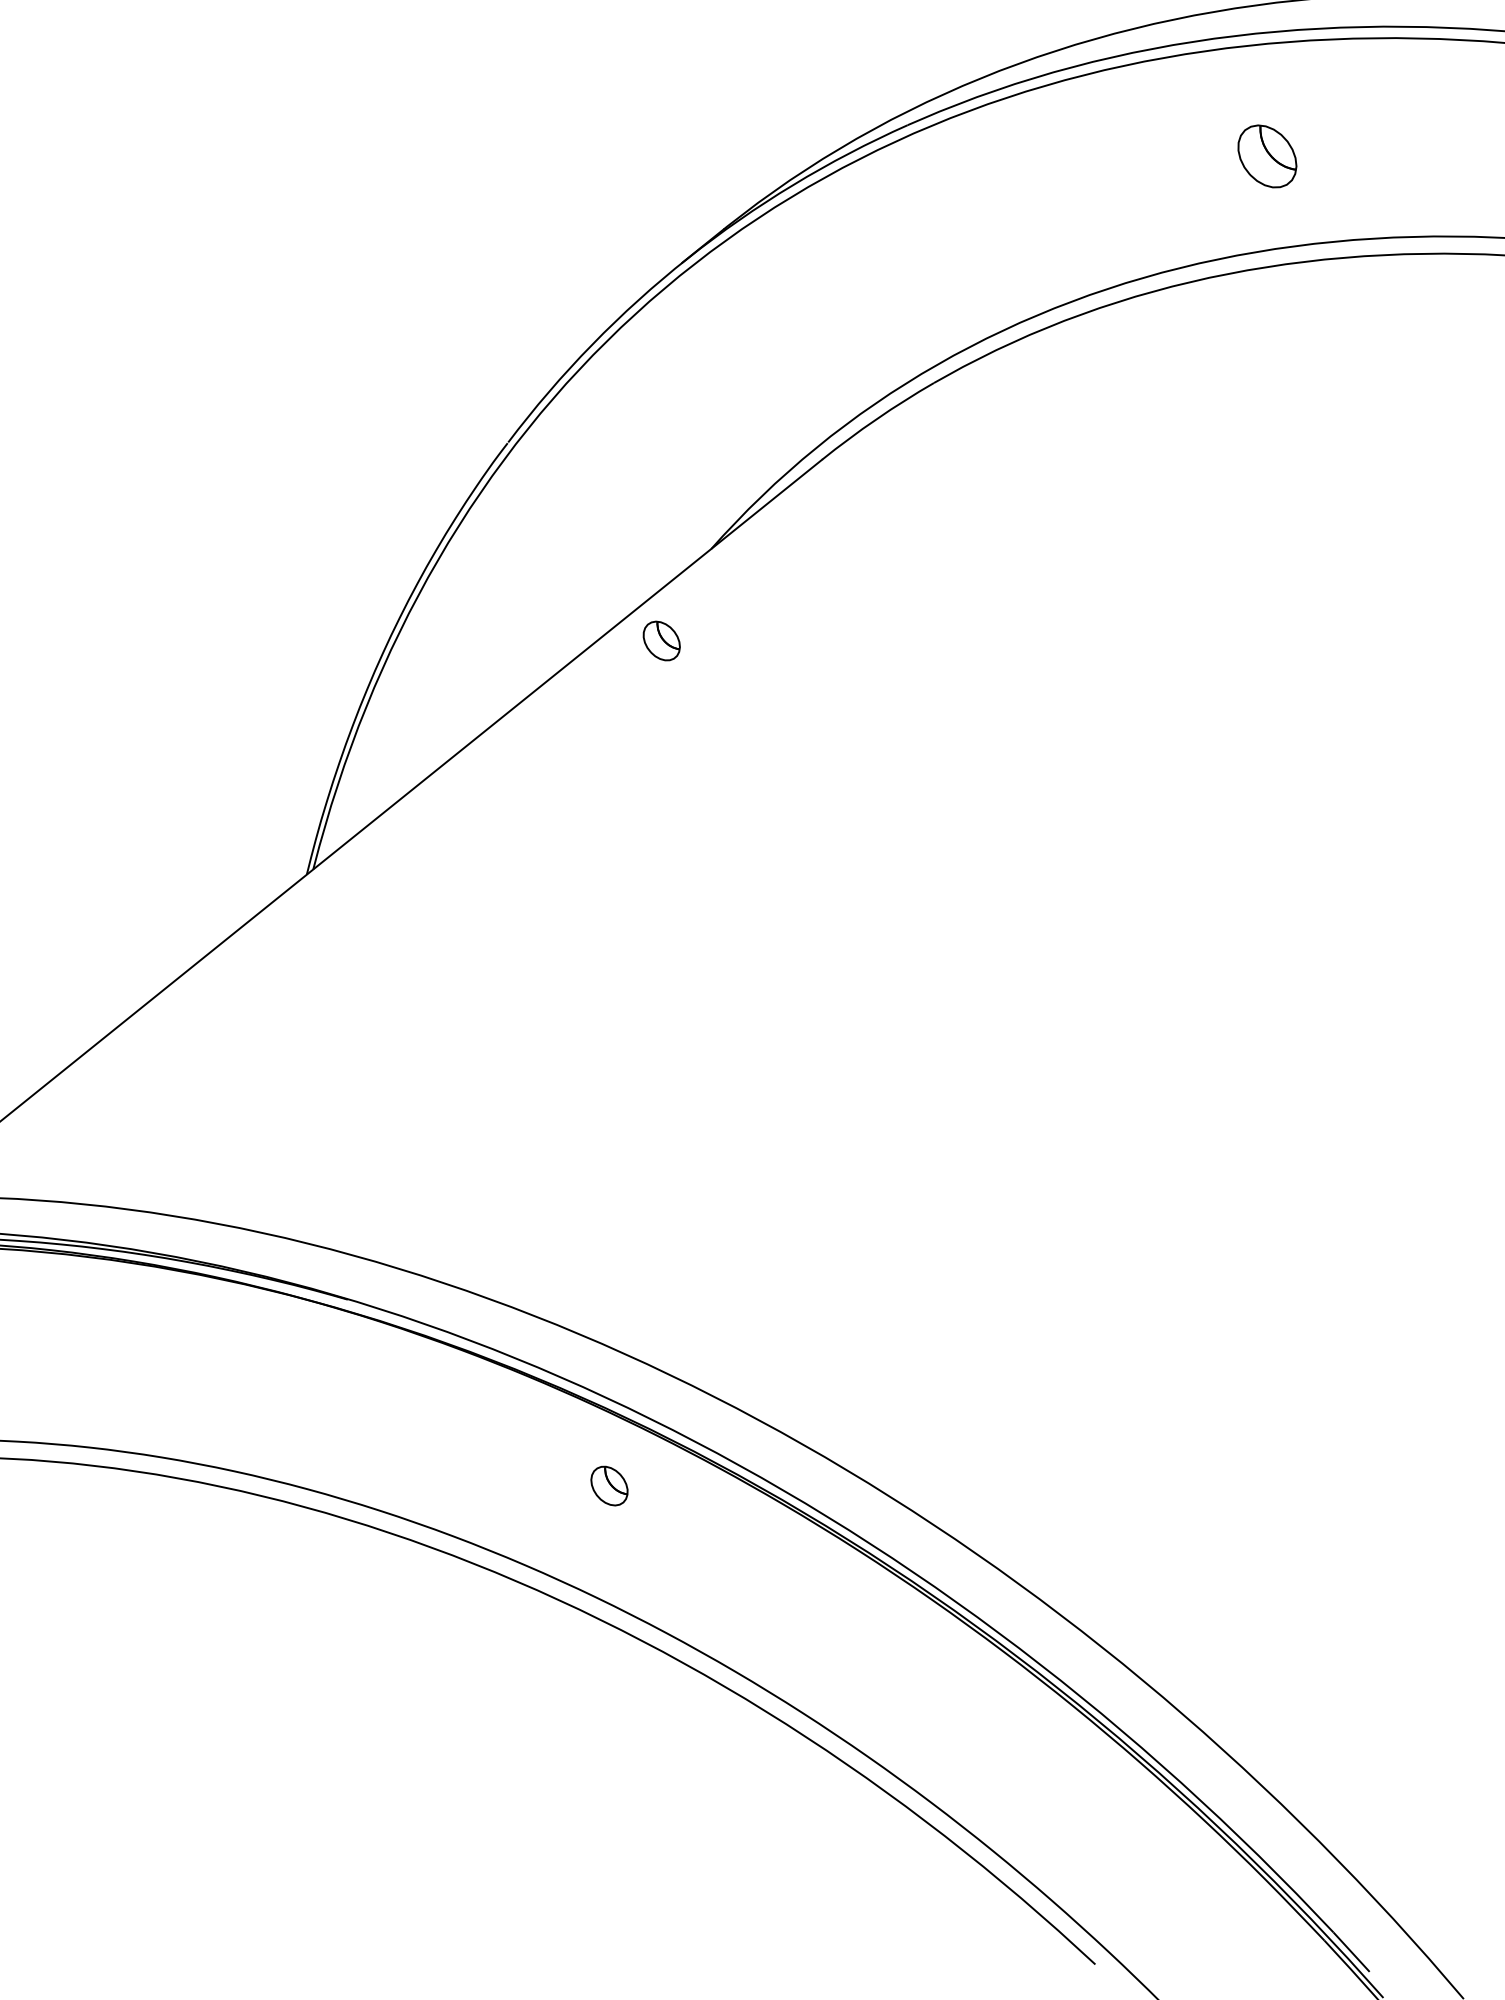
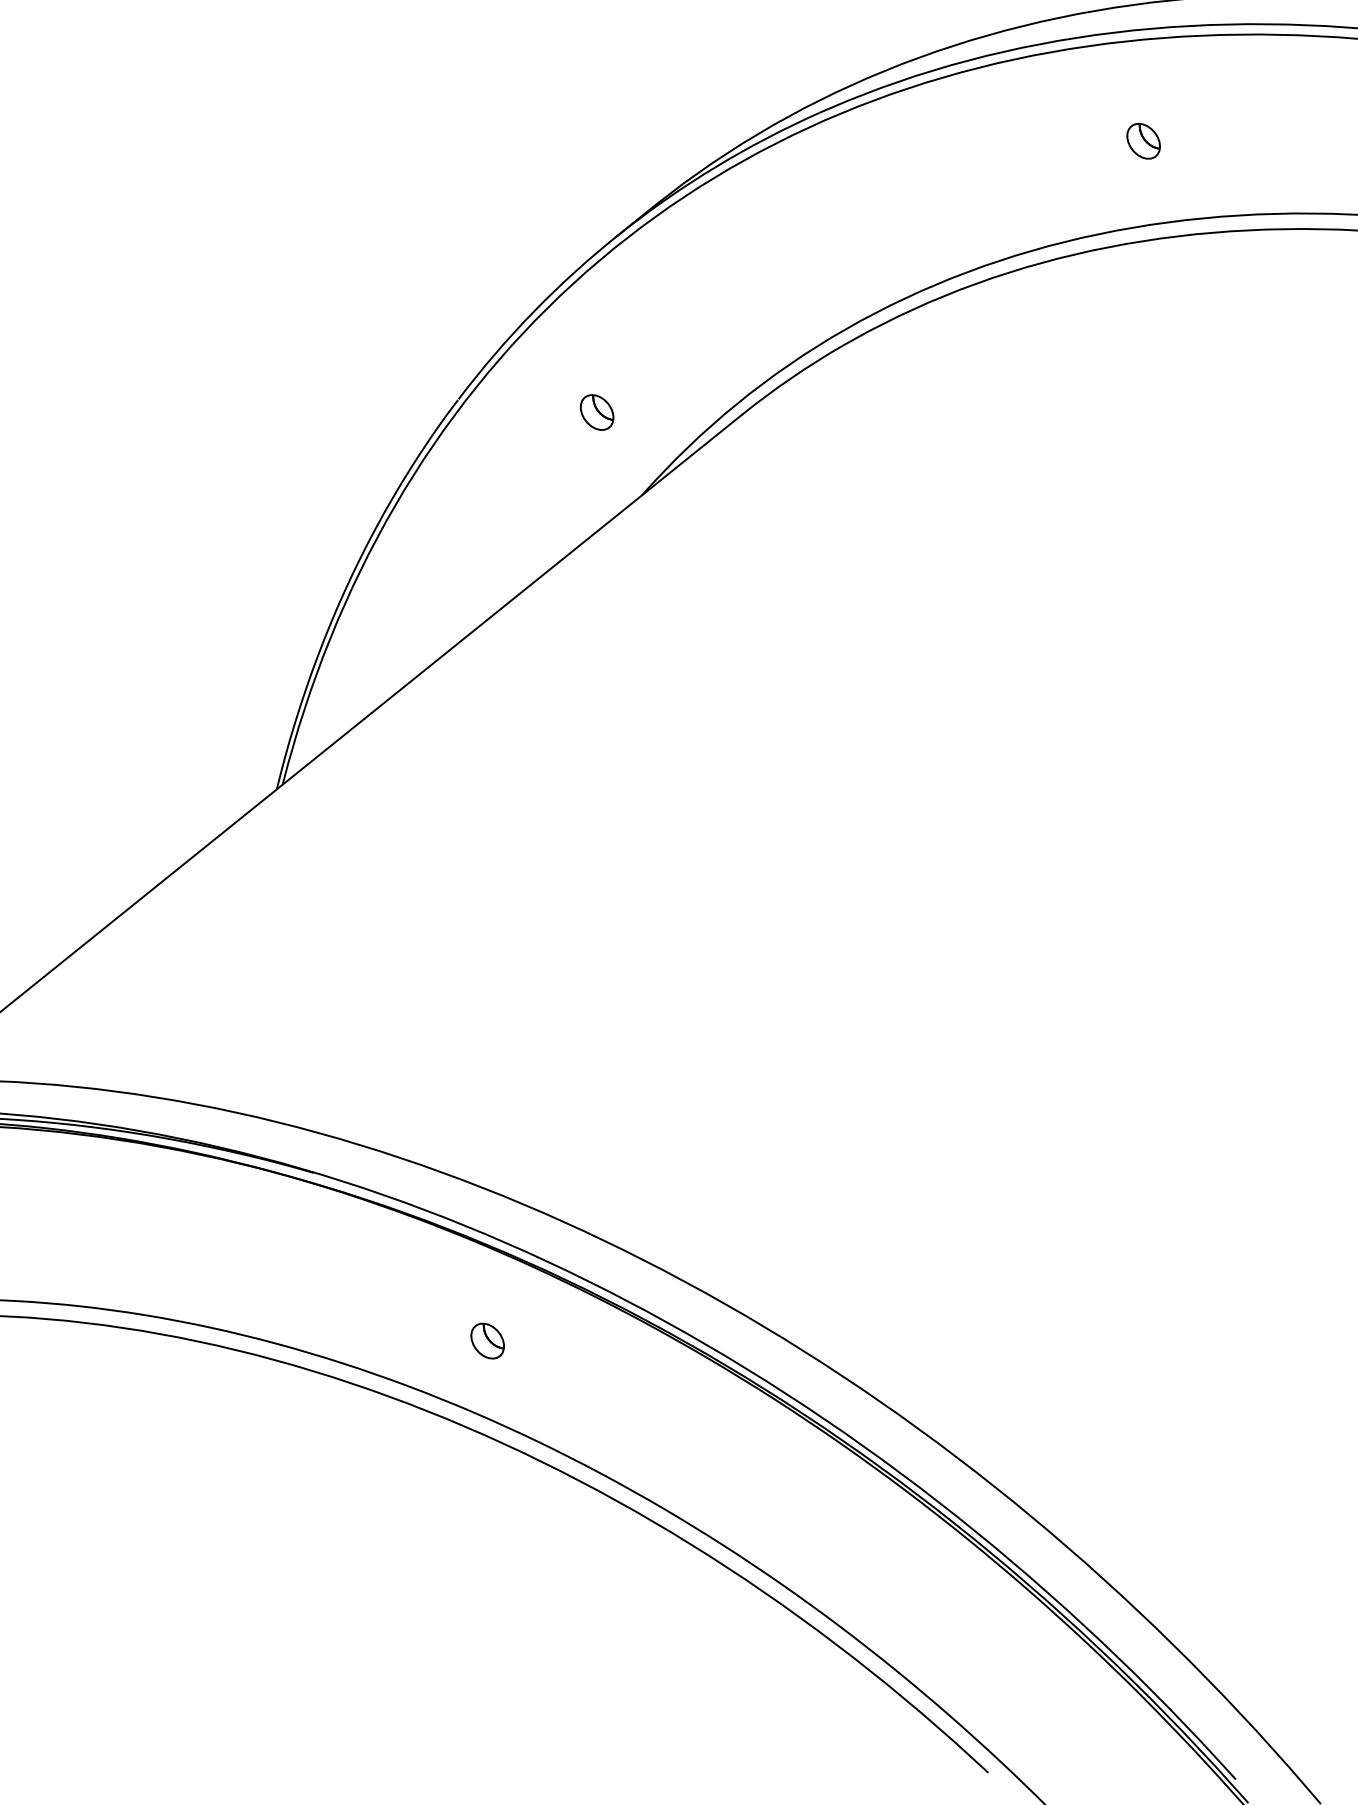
part: (1267, 156) -> (1143, 141), size x0.62
part: (661, 640) -> (596, 412), moved
part: (609, 1485) -> (487, 1340), moved

